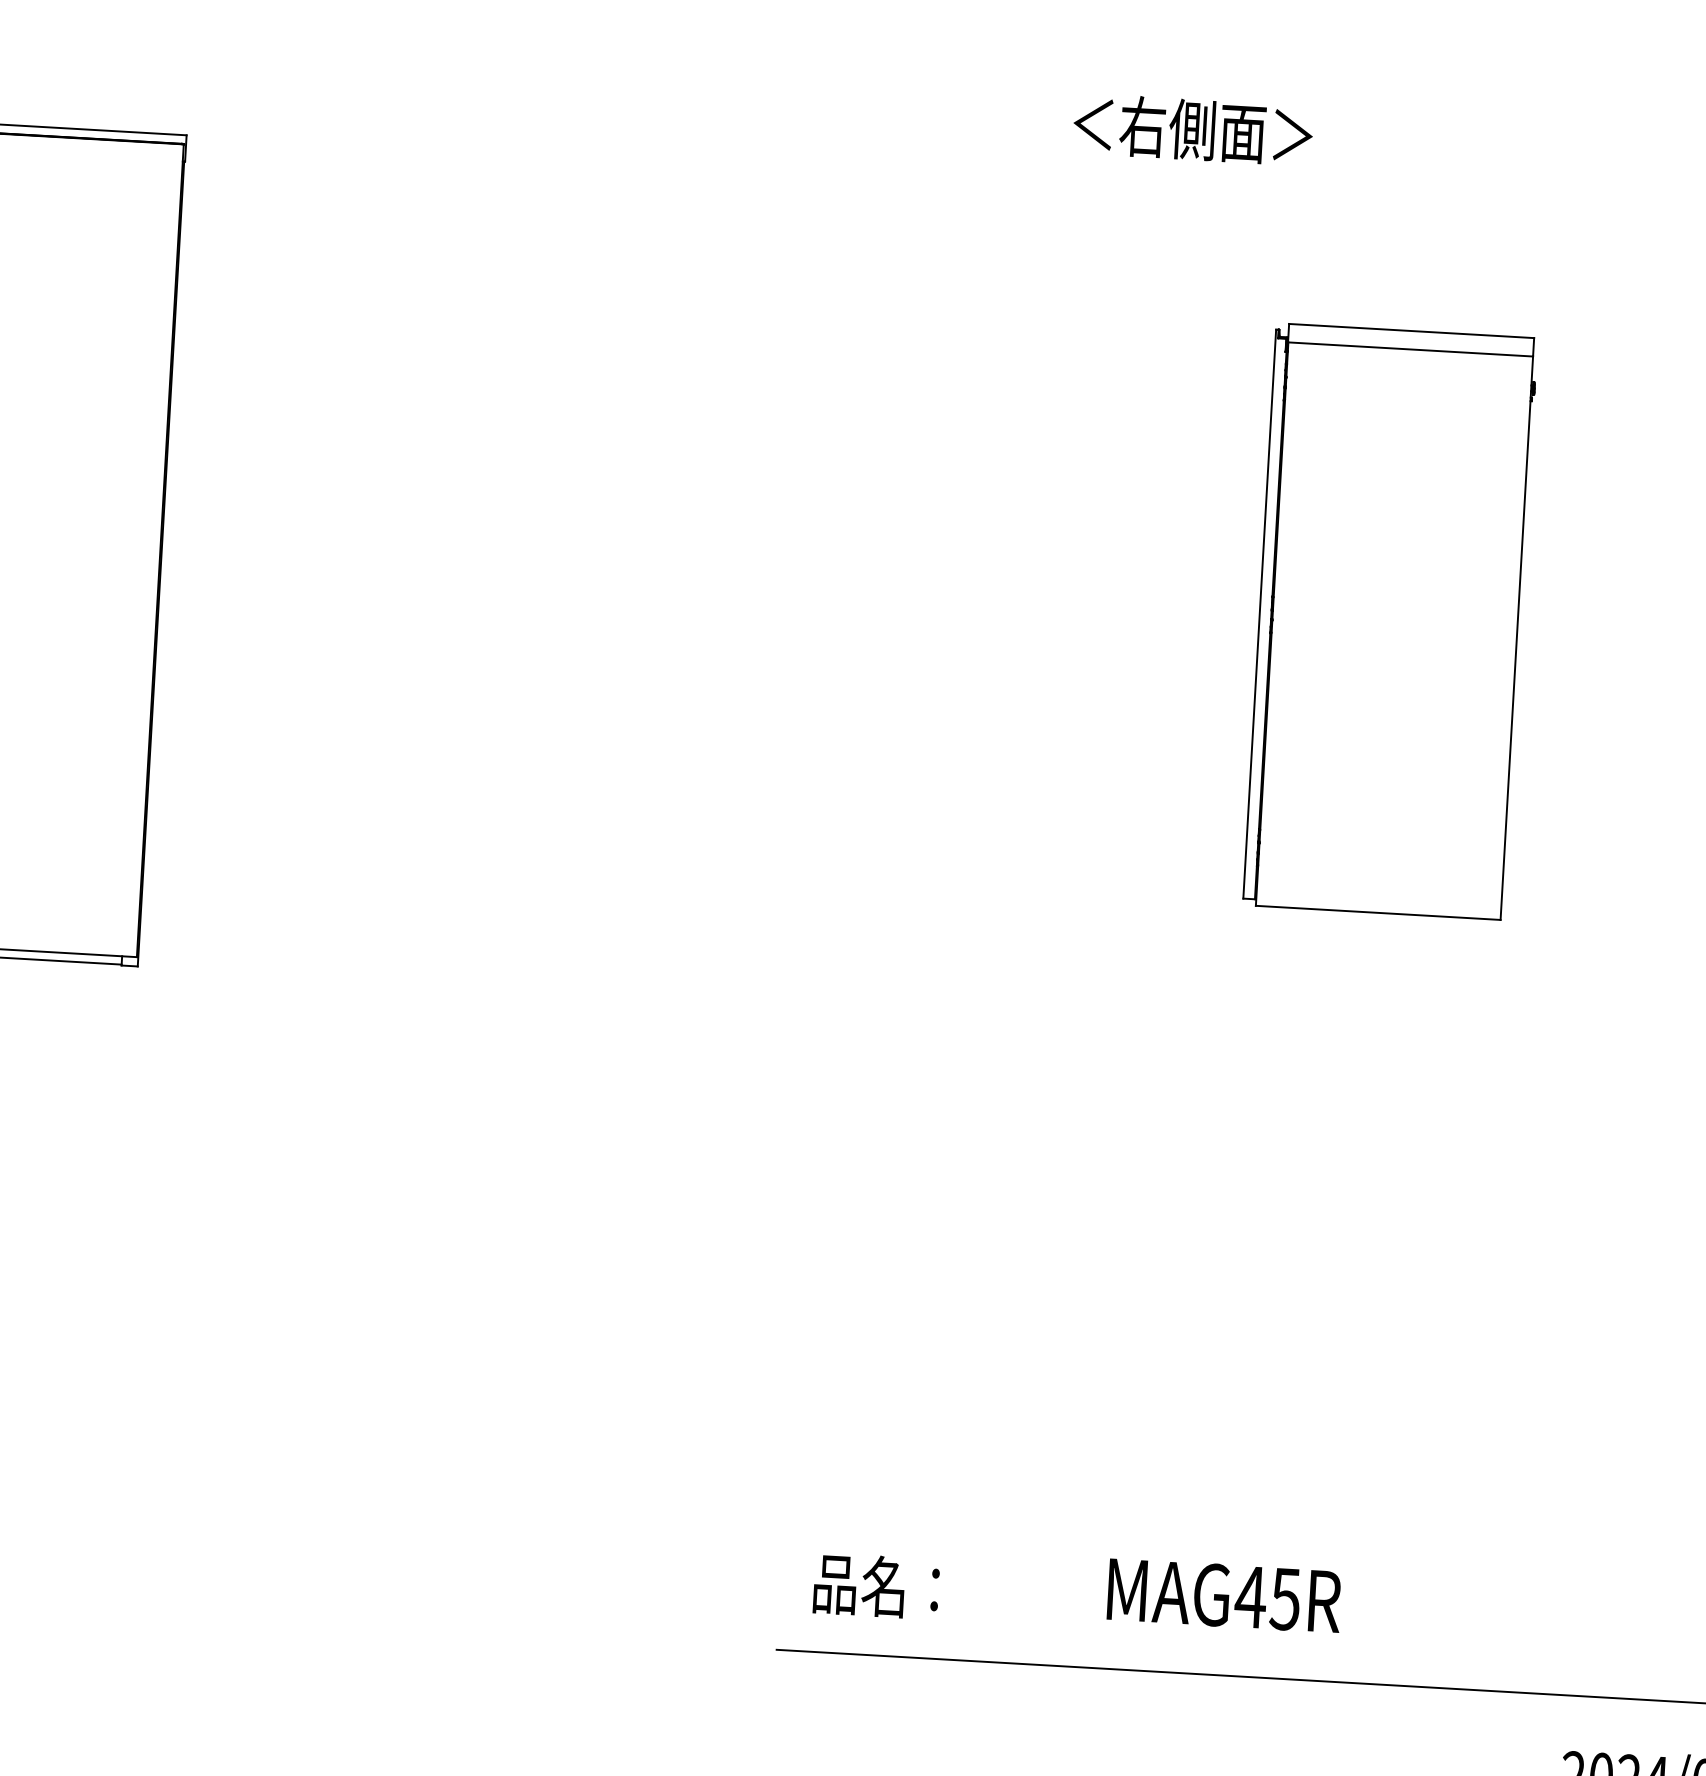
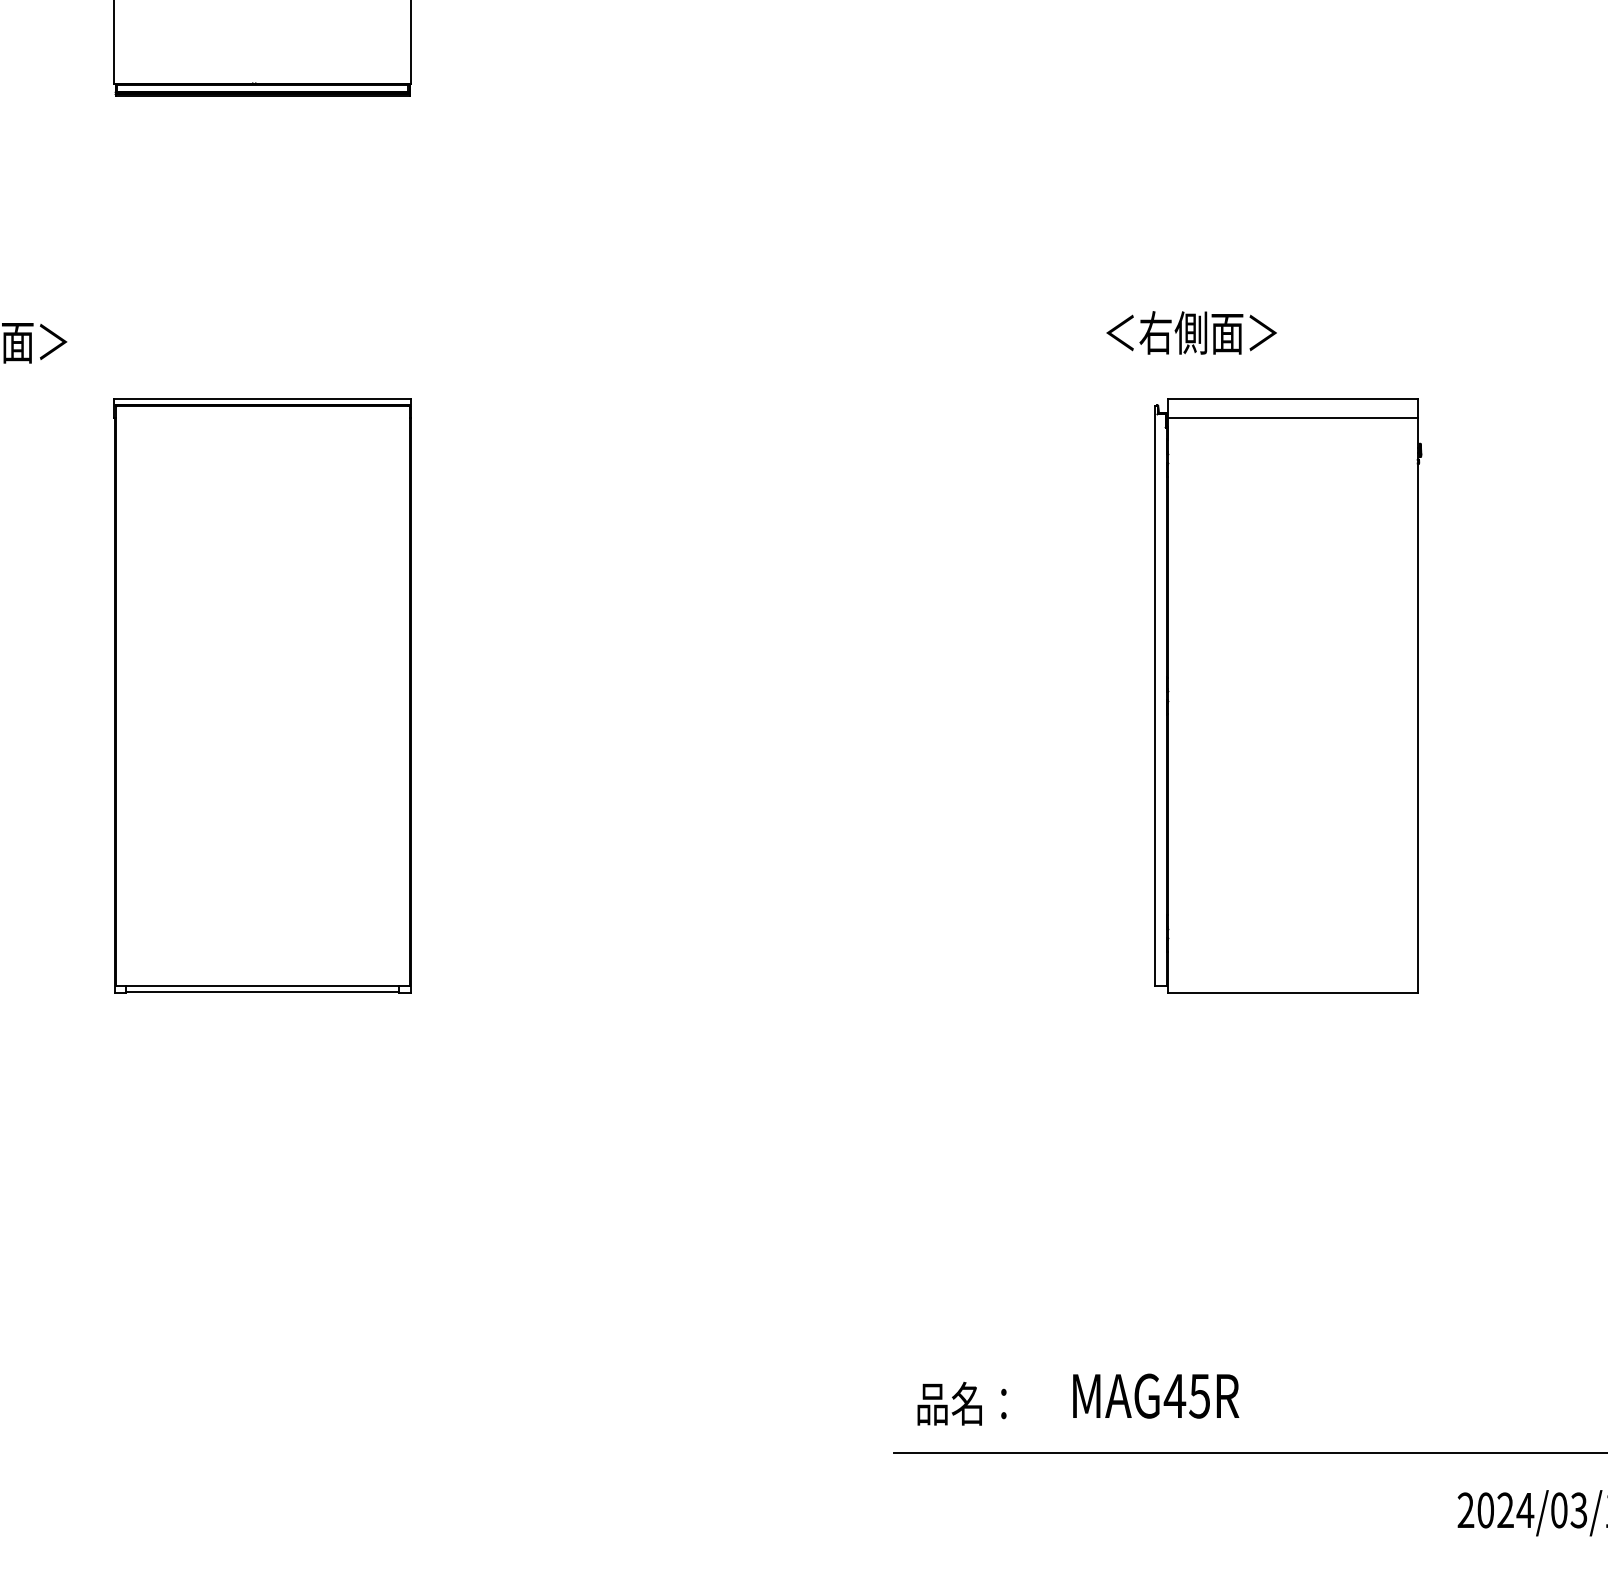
text: (1192, 129) -> (1191, 332), moved
part: (1390, 621) -> (1288, 695), size x1.43
text: (1225, 1594) -> (1156, 1395), moved

